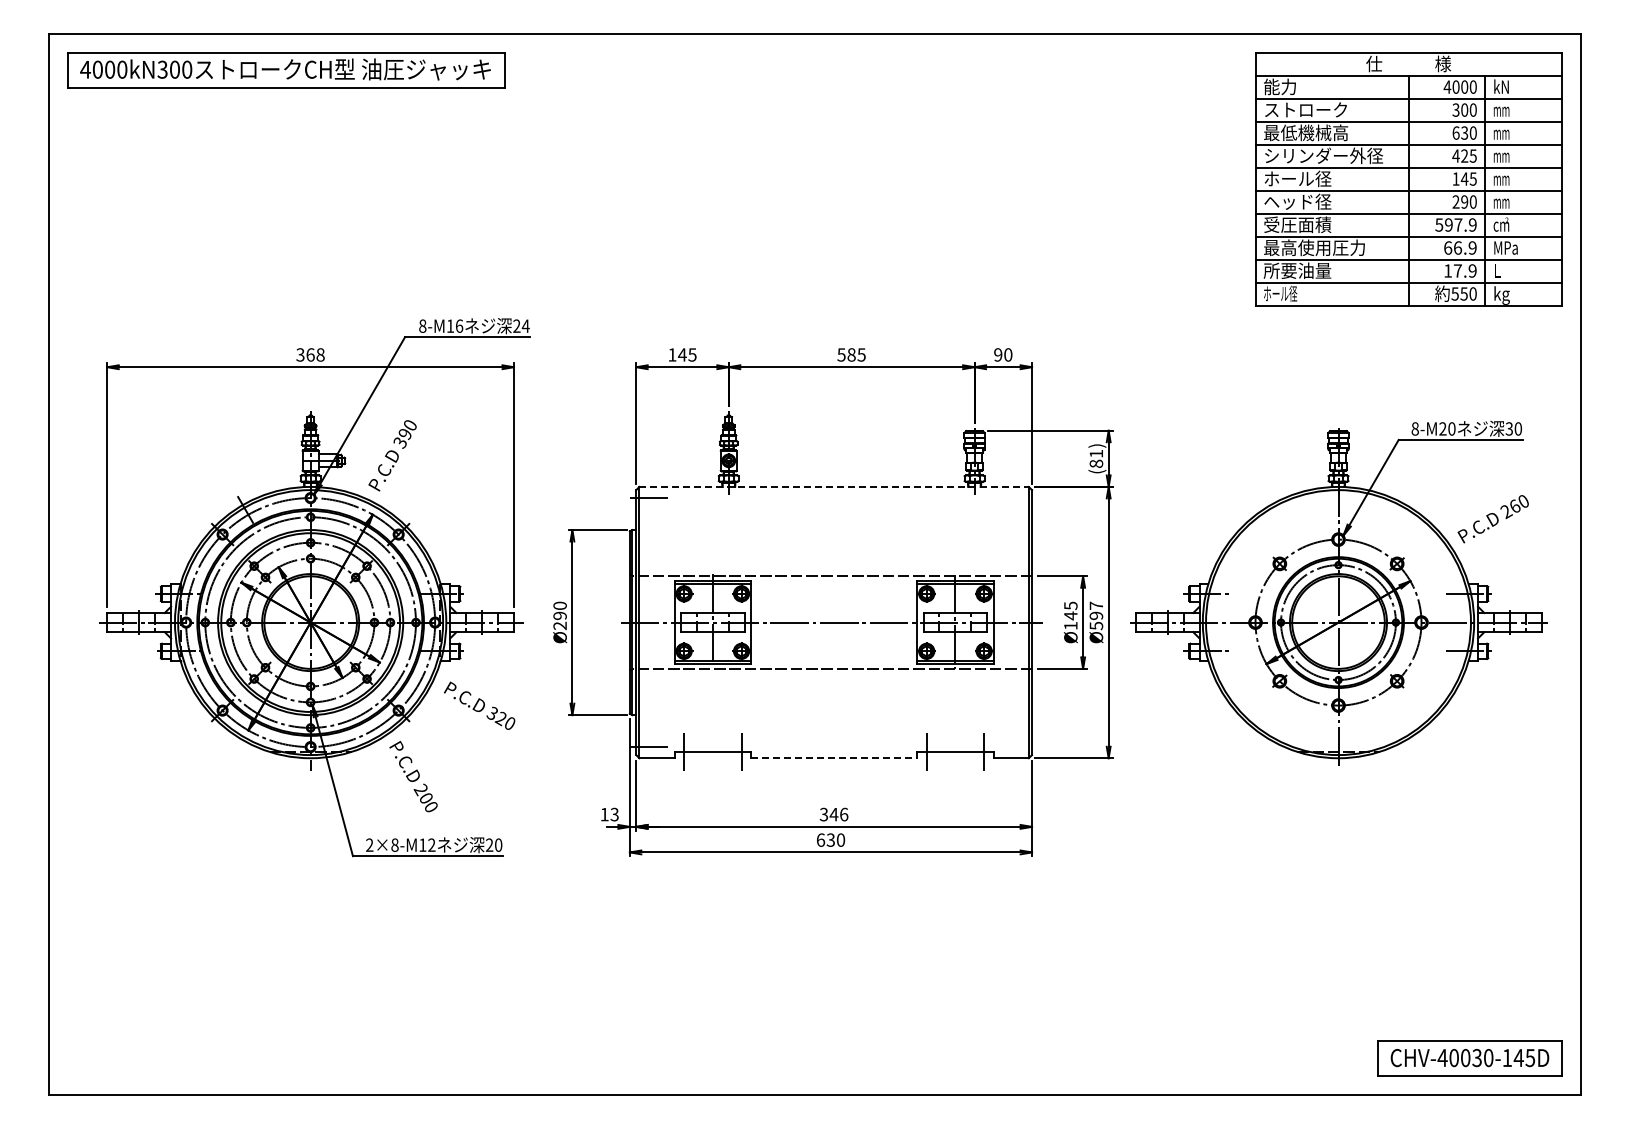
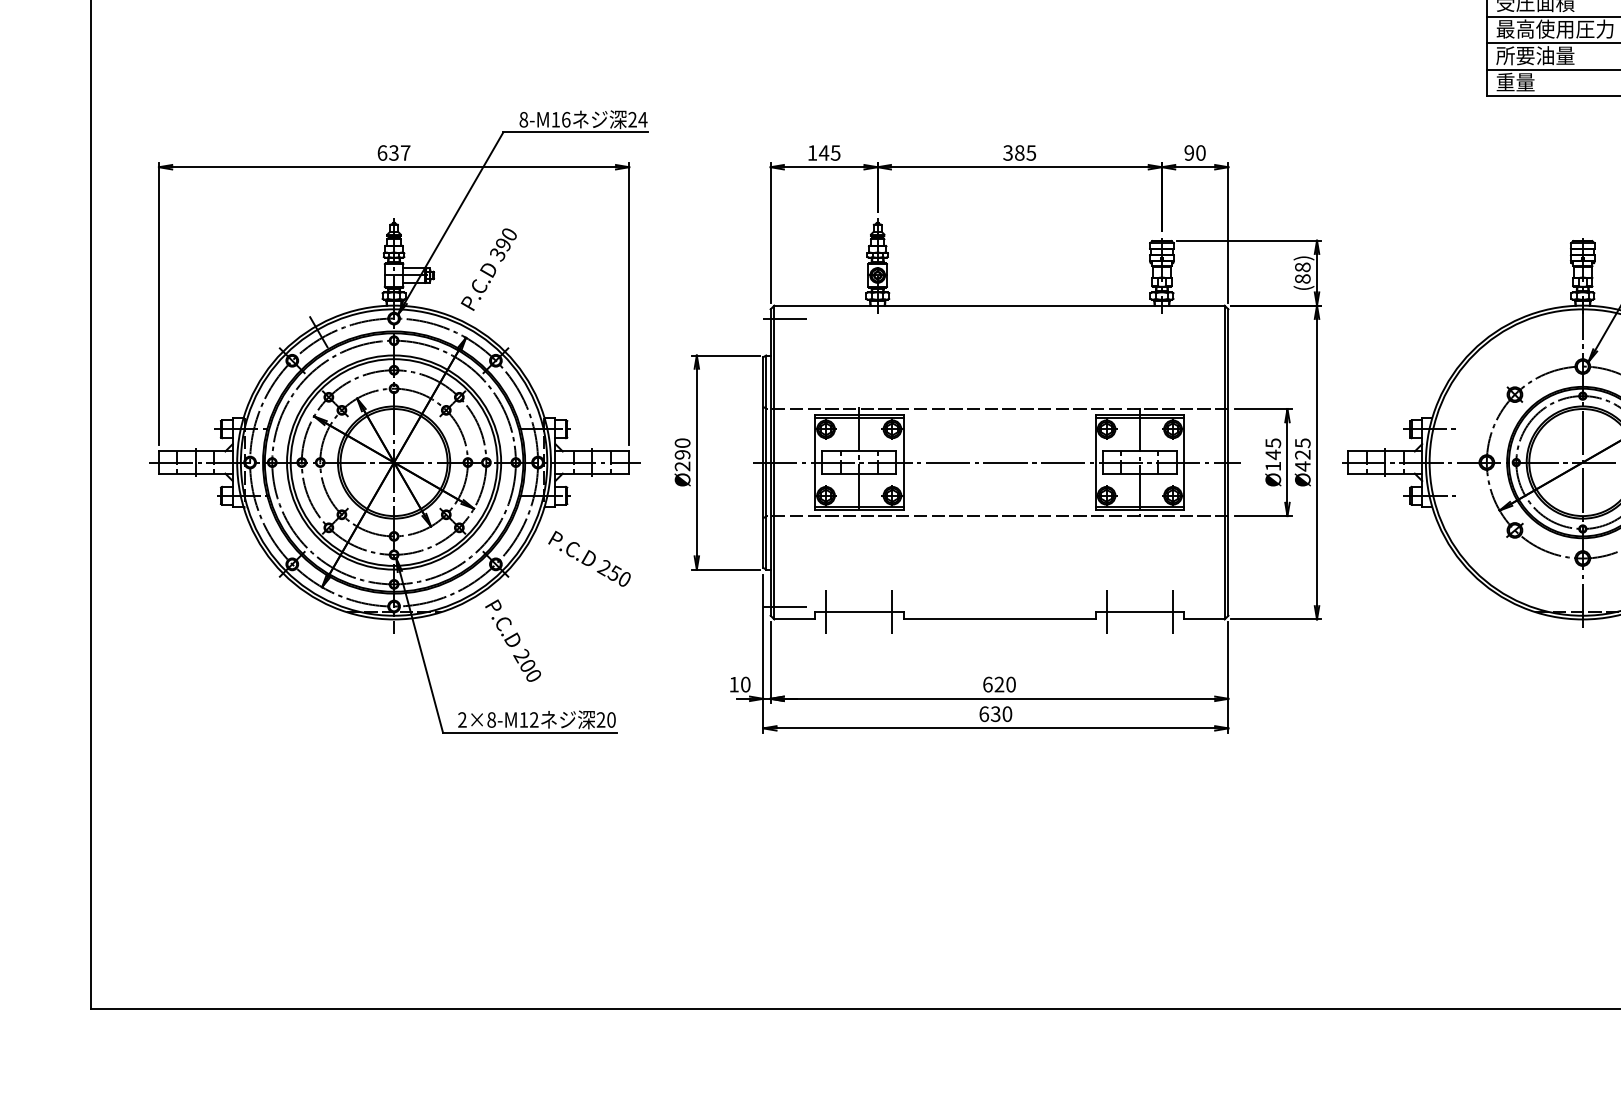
text: (1280, 293) -> (1515, 81), ホール径 -> 重量
text: (310, 354) -> (393, 152), 368 -> 637
text: (841, 354) -> (1008, 152), 585 -> 385
text: (1096, 453) -> (1302, 267), (81) -> (88)
line: (834, 486) -> (999, 305), dashed -> solid
text: (1096, 615) -> (1302, 454), Ø597 -> Ø425
text: (496, 716) -> (609, 571), 320 -> 250
line: (834, 758) -> (999, 619), dashed -> solid
text: (614, 814) -> (745, 684), 13 -> 10
text: (833, 814) -> (998, 684), 346 -> 620

